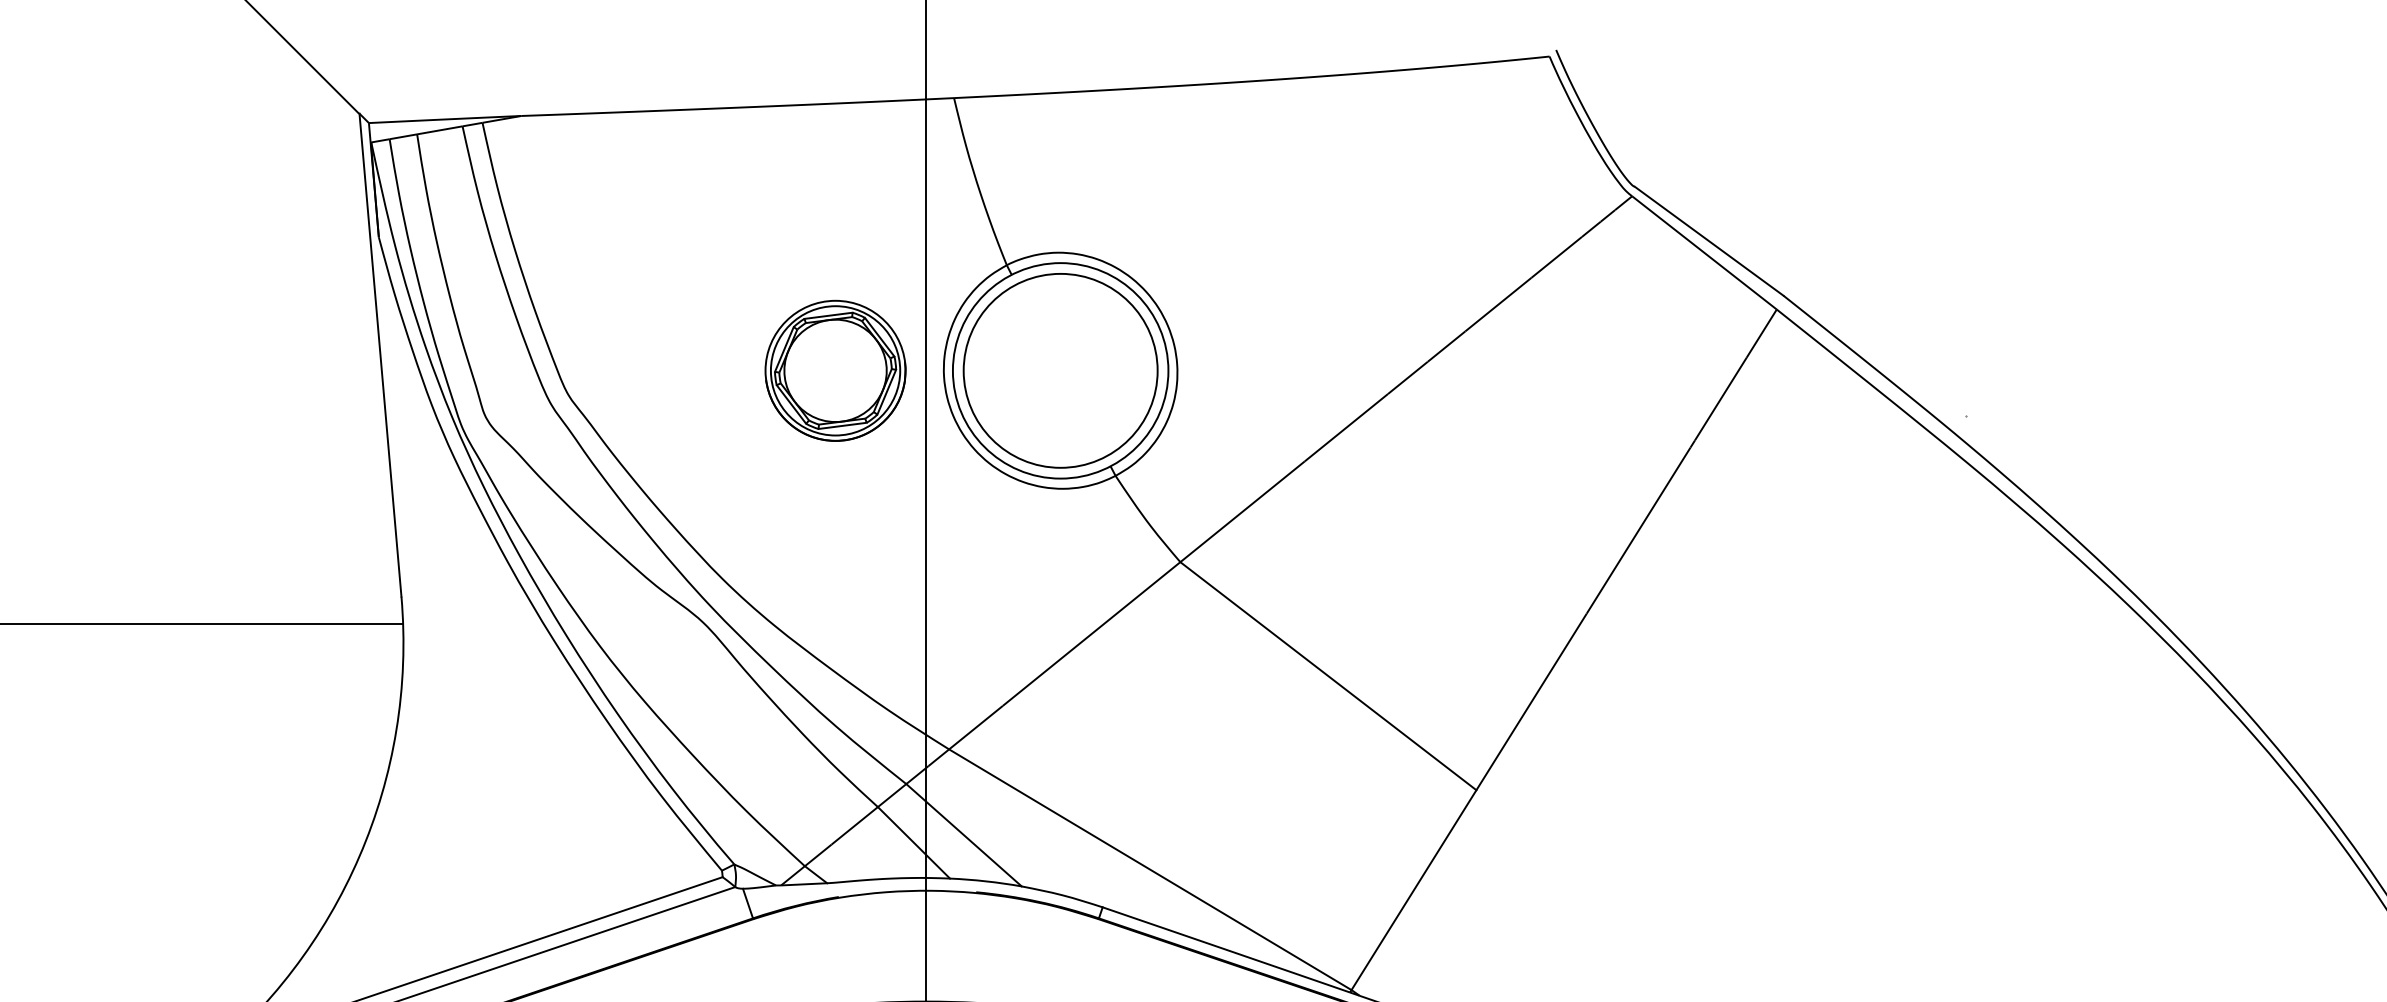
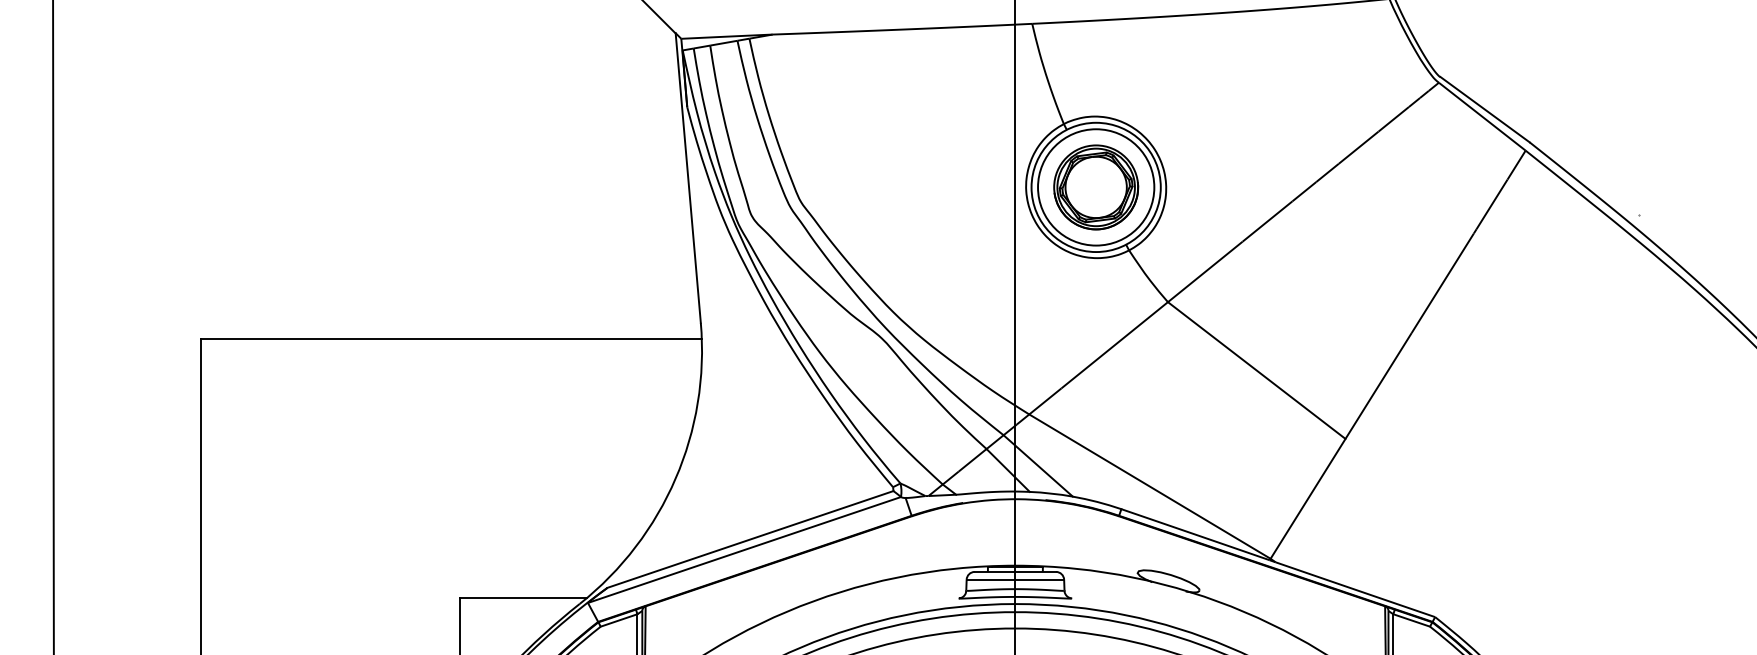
part: (836, 370) -> (1096, 187), moved

